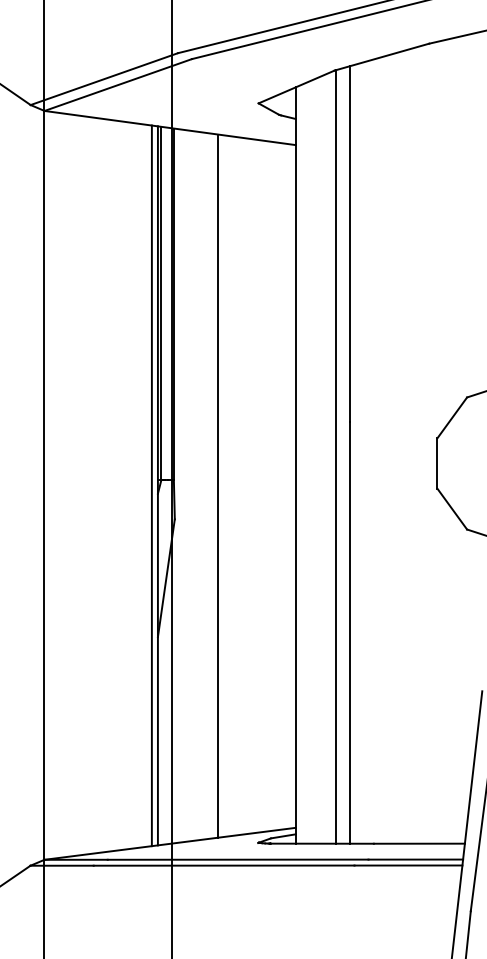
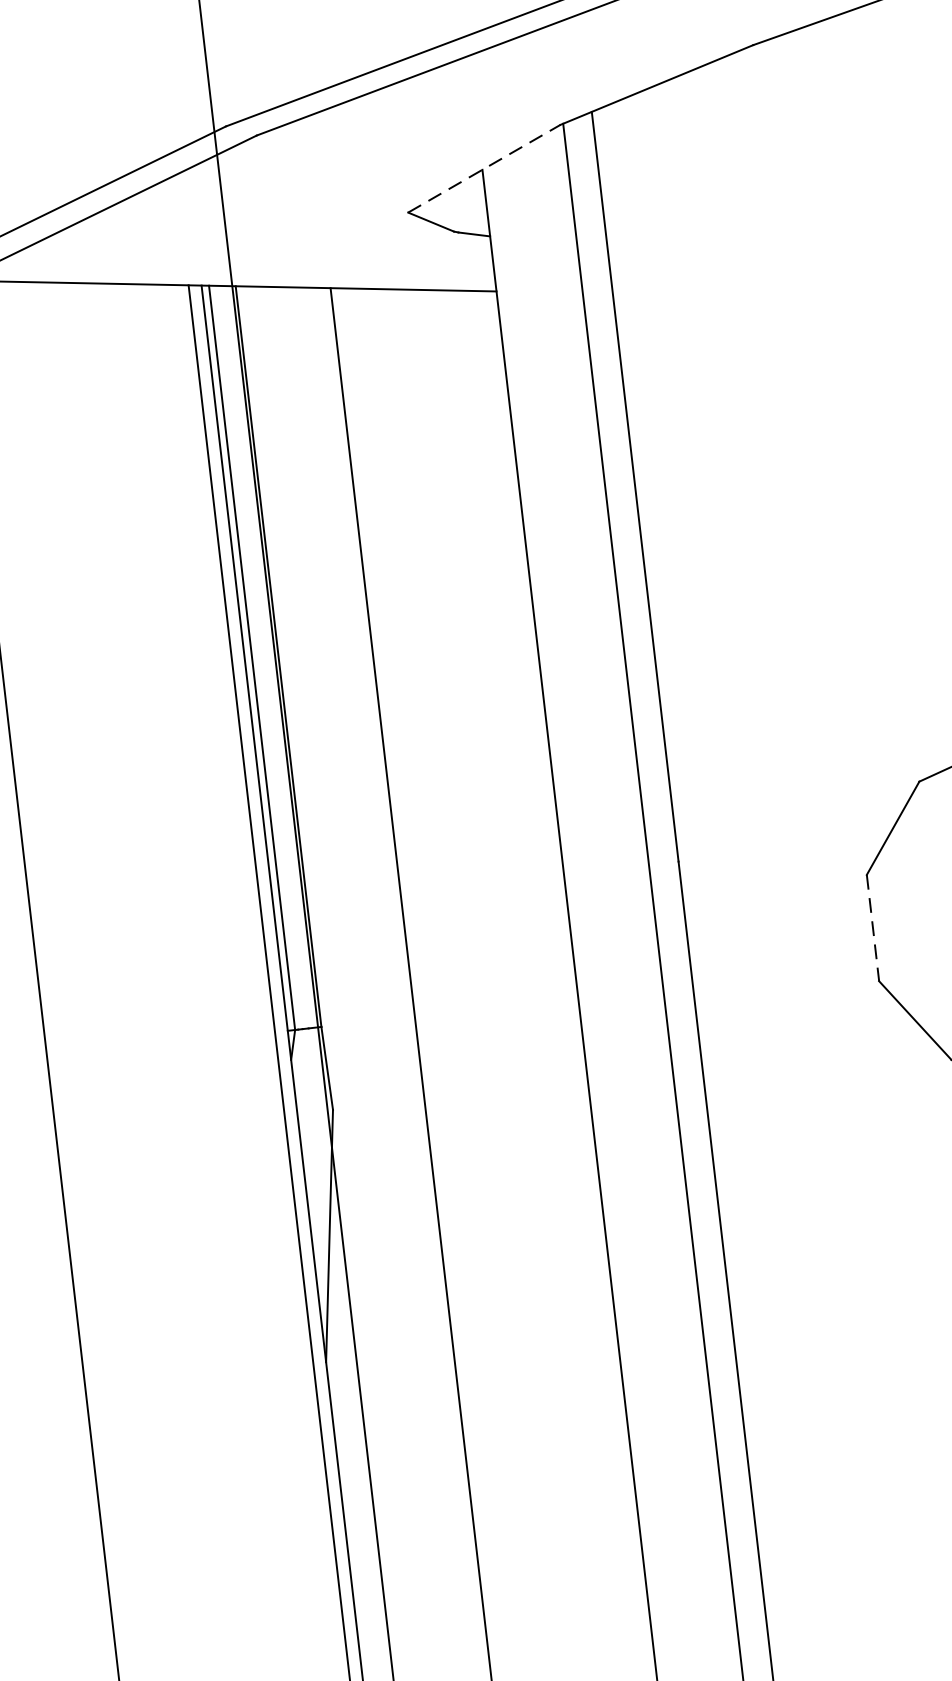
line: (297, 86) -> (486, 167), solid -> dashed
line: (437, 463) -> (873, 928), solid -> dashed

